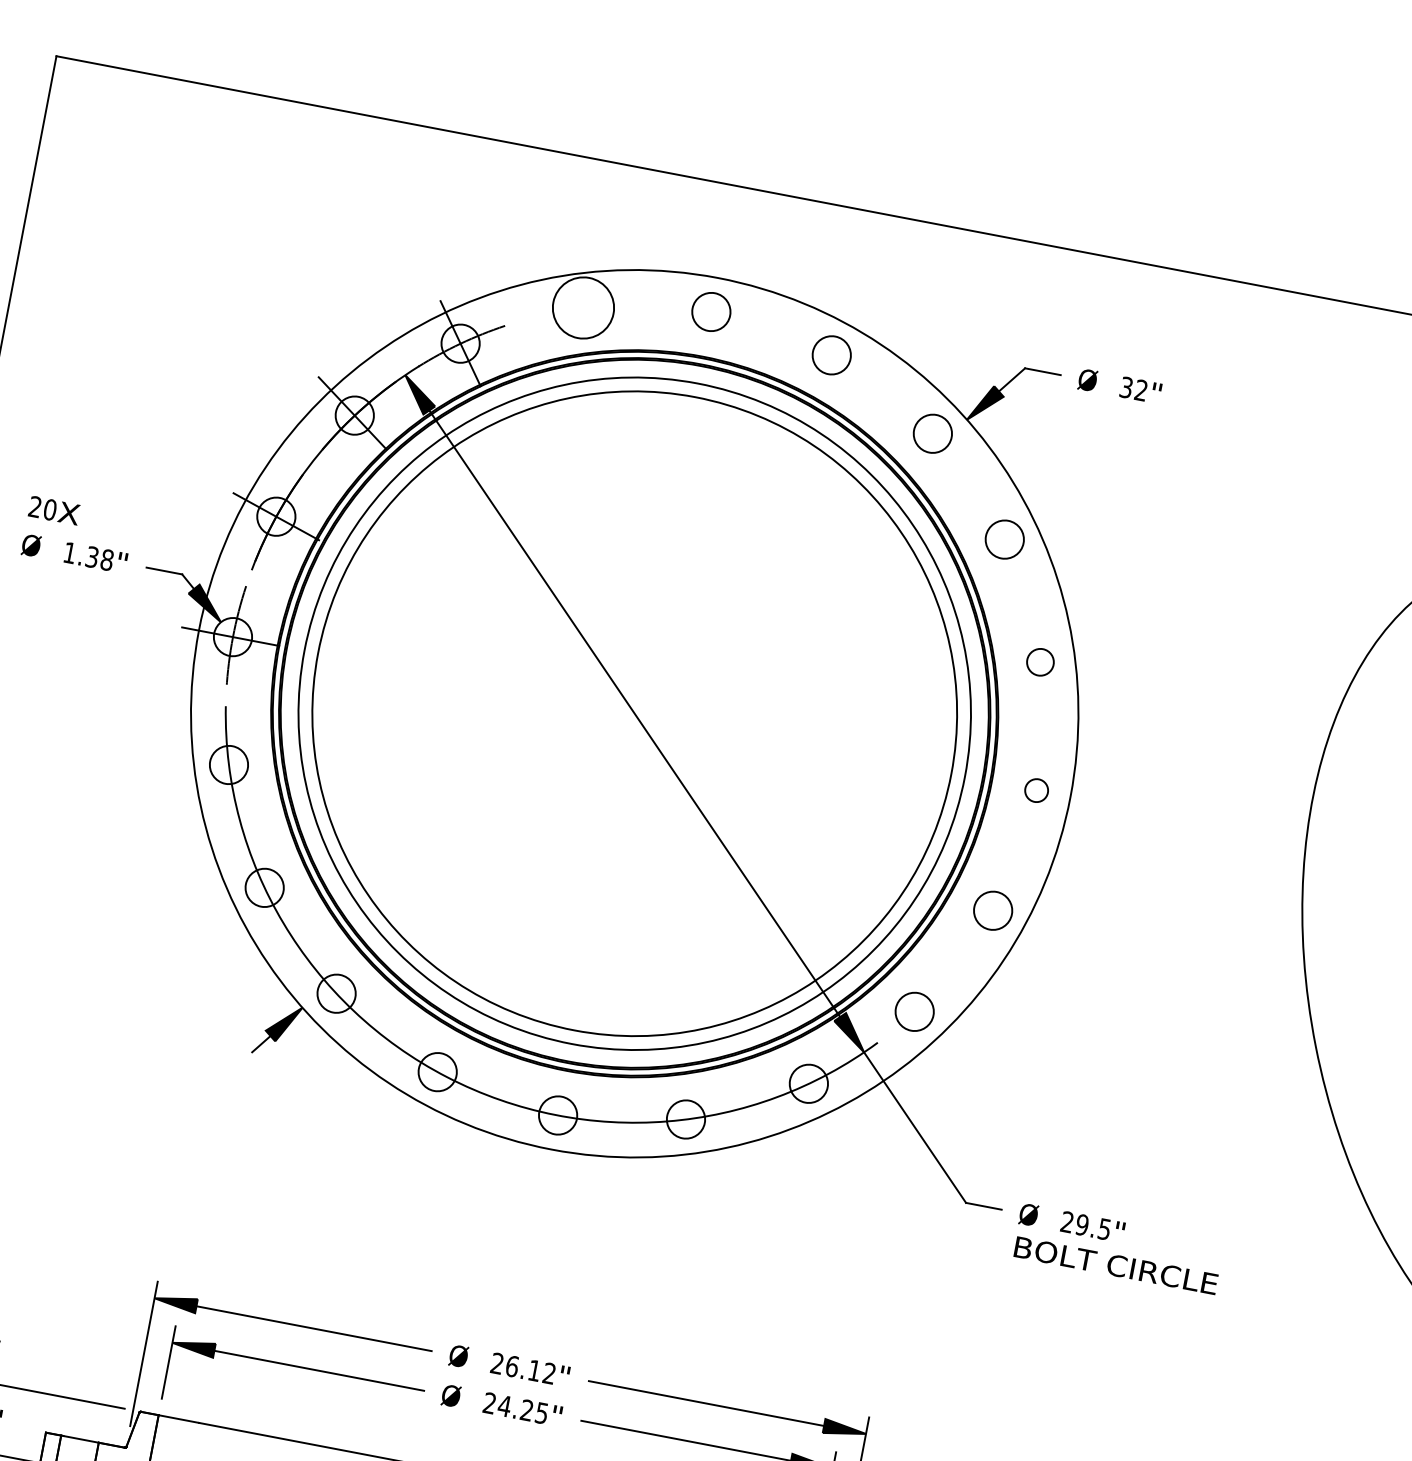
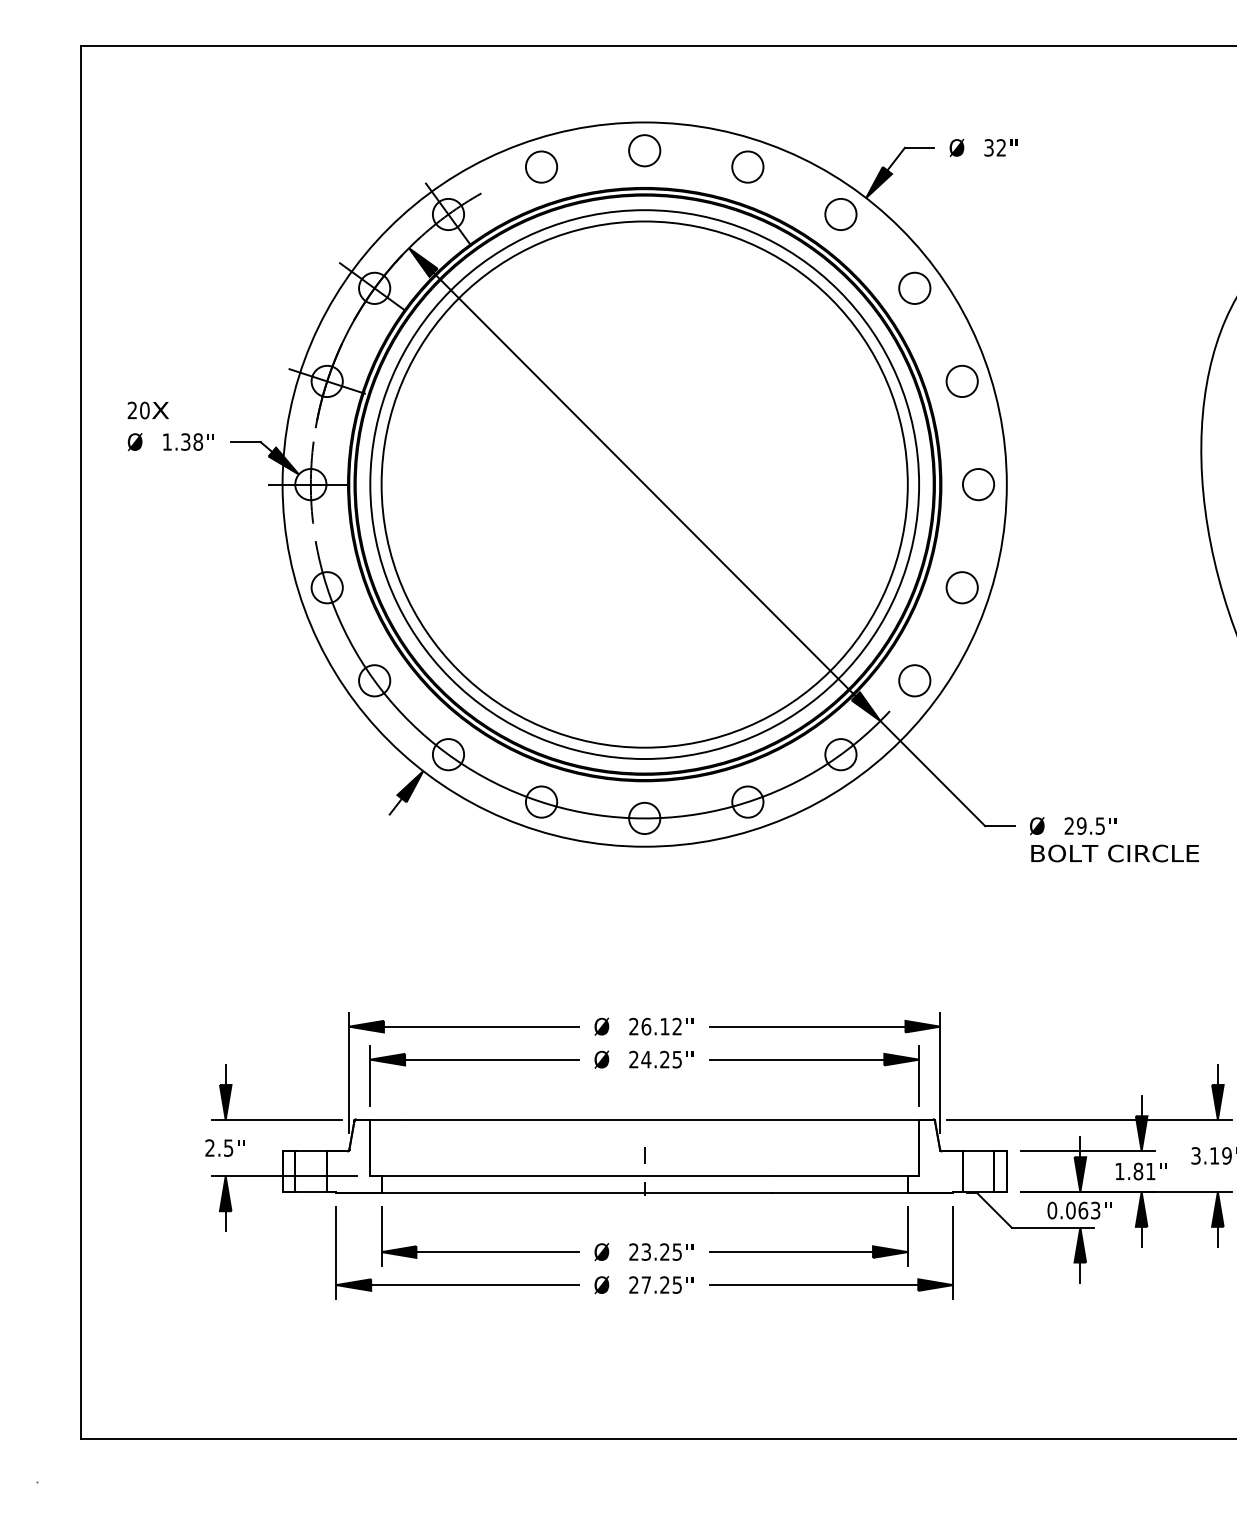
circle: (583, 307) -> (541, 166), size x0.62
circle: (1039, 661) -> (961, 380), size x1.43
circle: (1036, 790) -> (978, 484), size x1.67

